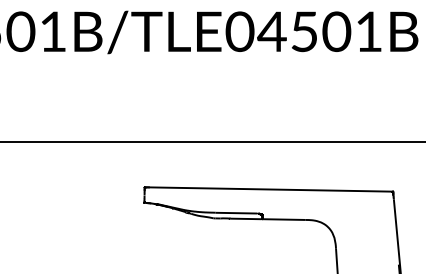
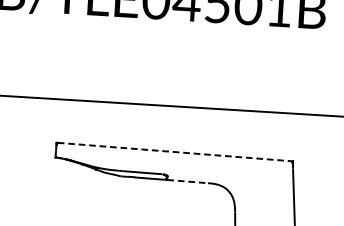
line: (269, 189) -> (175, 152), solid -> dashed
line: (284, 219) -> (187, 181), solid -> dashed

